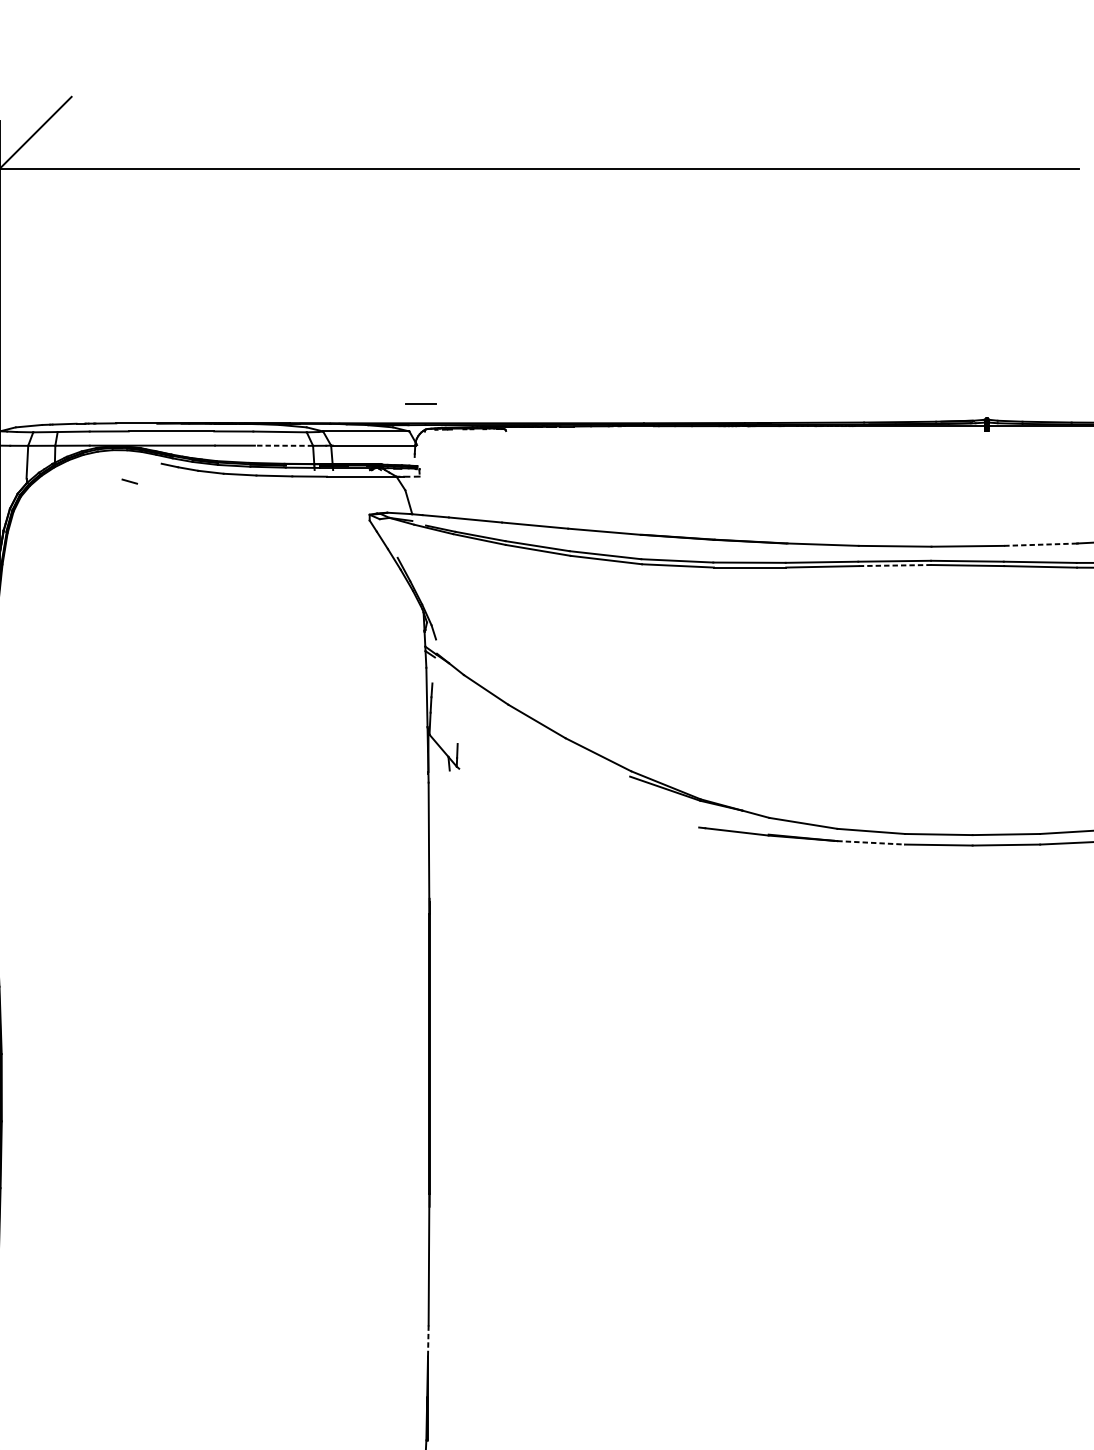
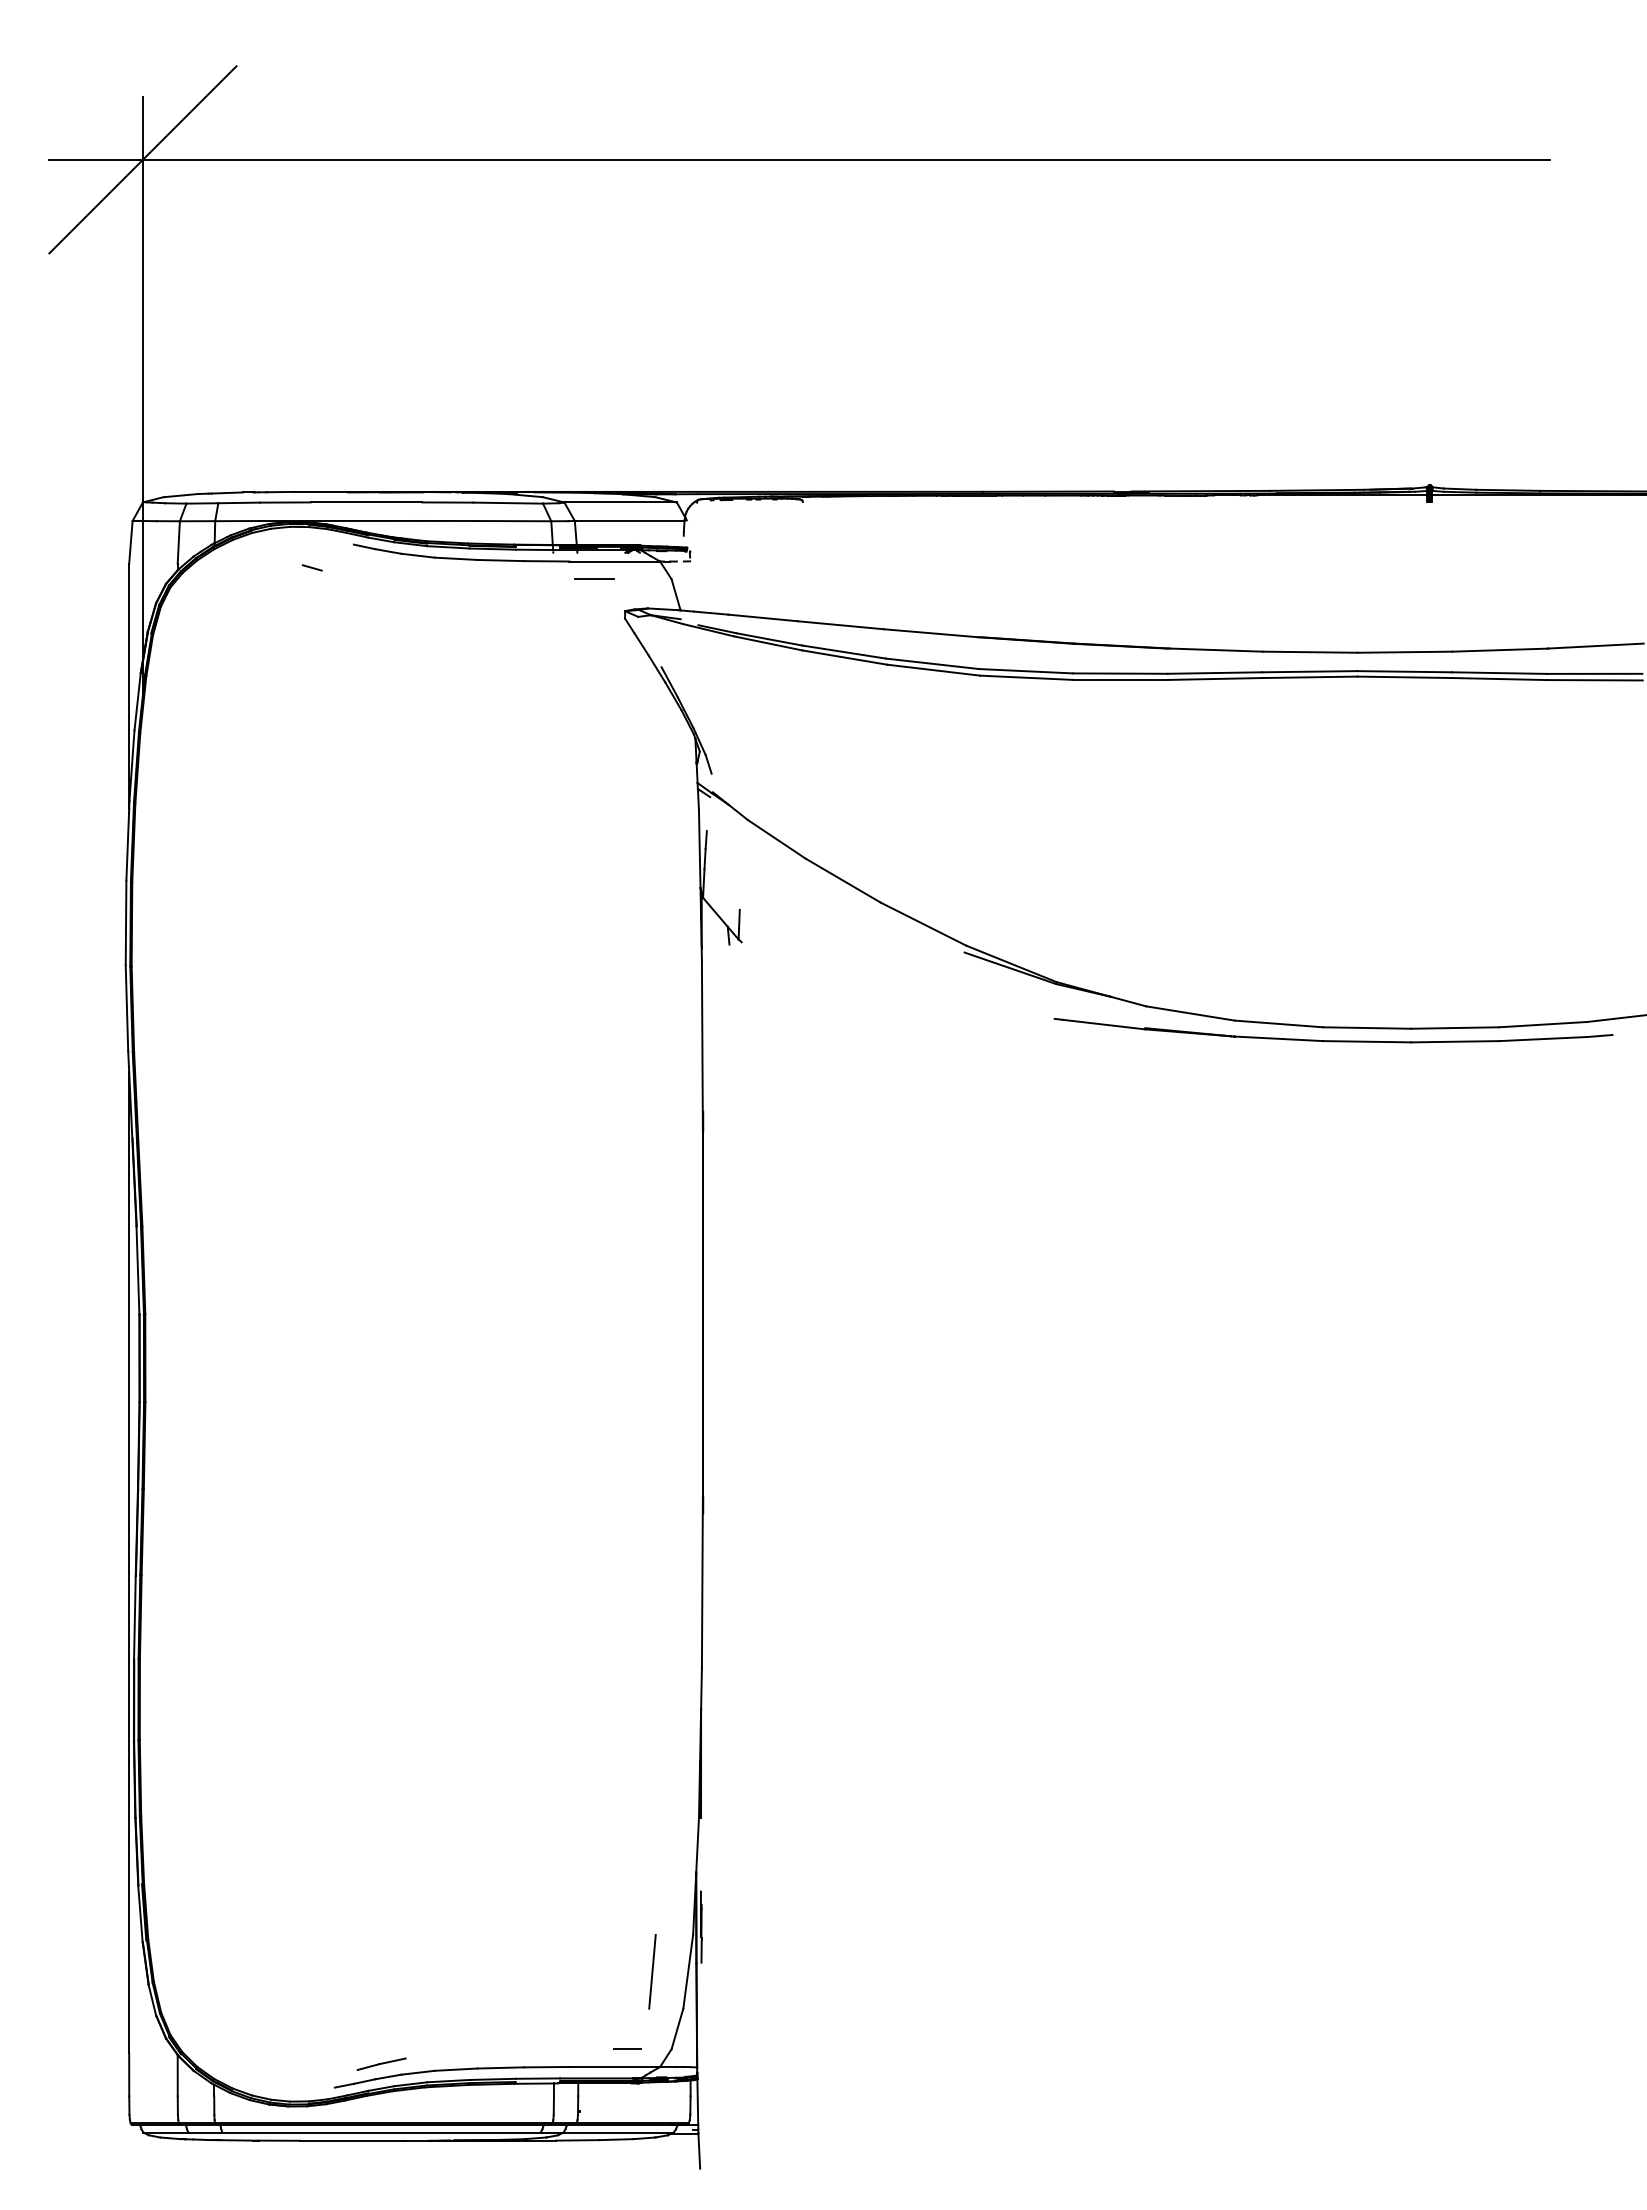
line: (420, 403) -> (594, 578), moved
line: (284, 446) -> (513, 521), dashed -> solid
line: (1040, 544) -> (1499, 650), dashed -> solid
line: (895, 565) -> (1310, 677), dashed -> solid
line: (871, 842) -> (1279, 1038), dashed -> solid
line: (428, 1341) -> (701, 1689), dashed -> solid

